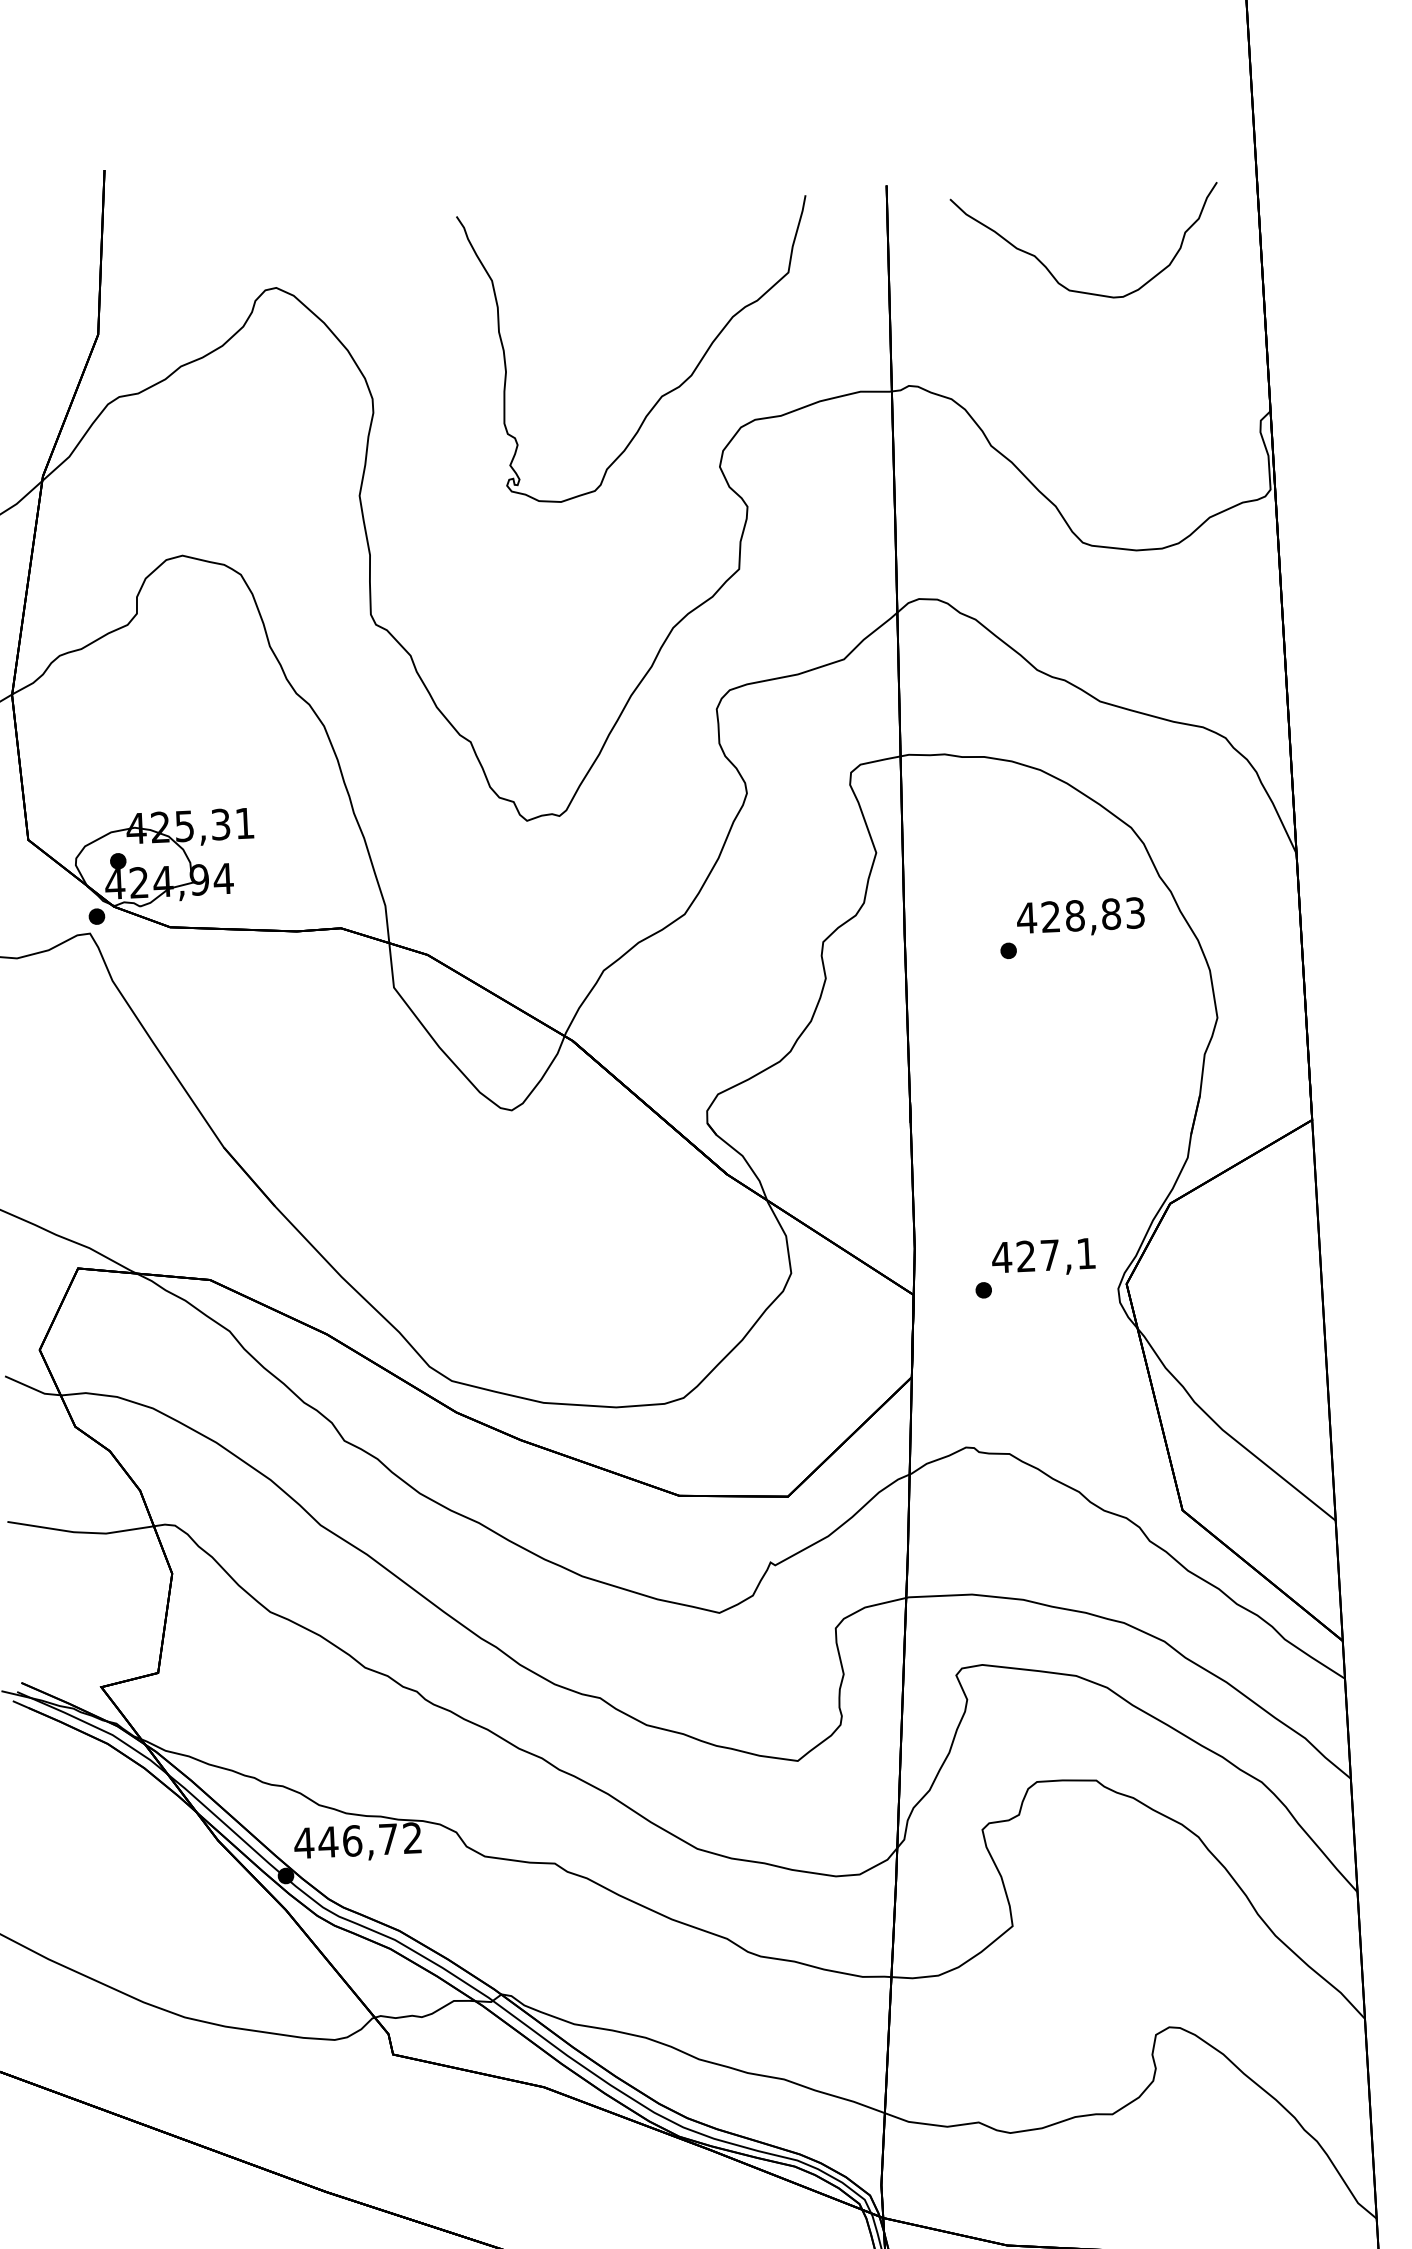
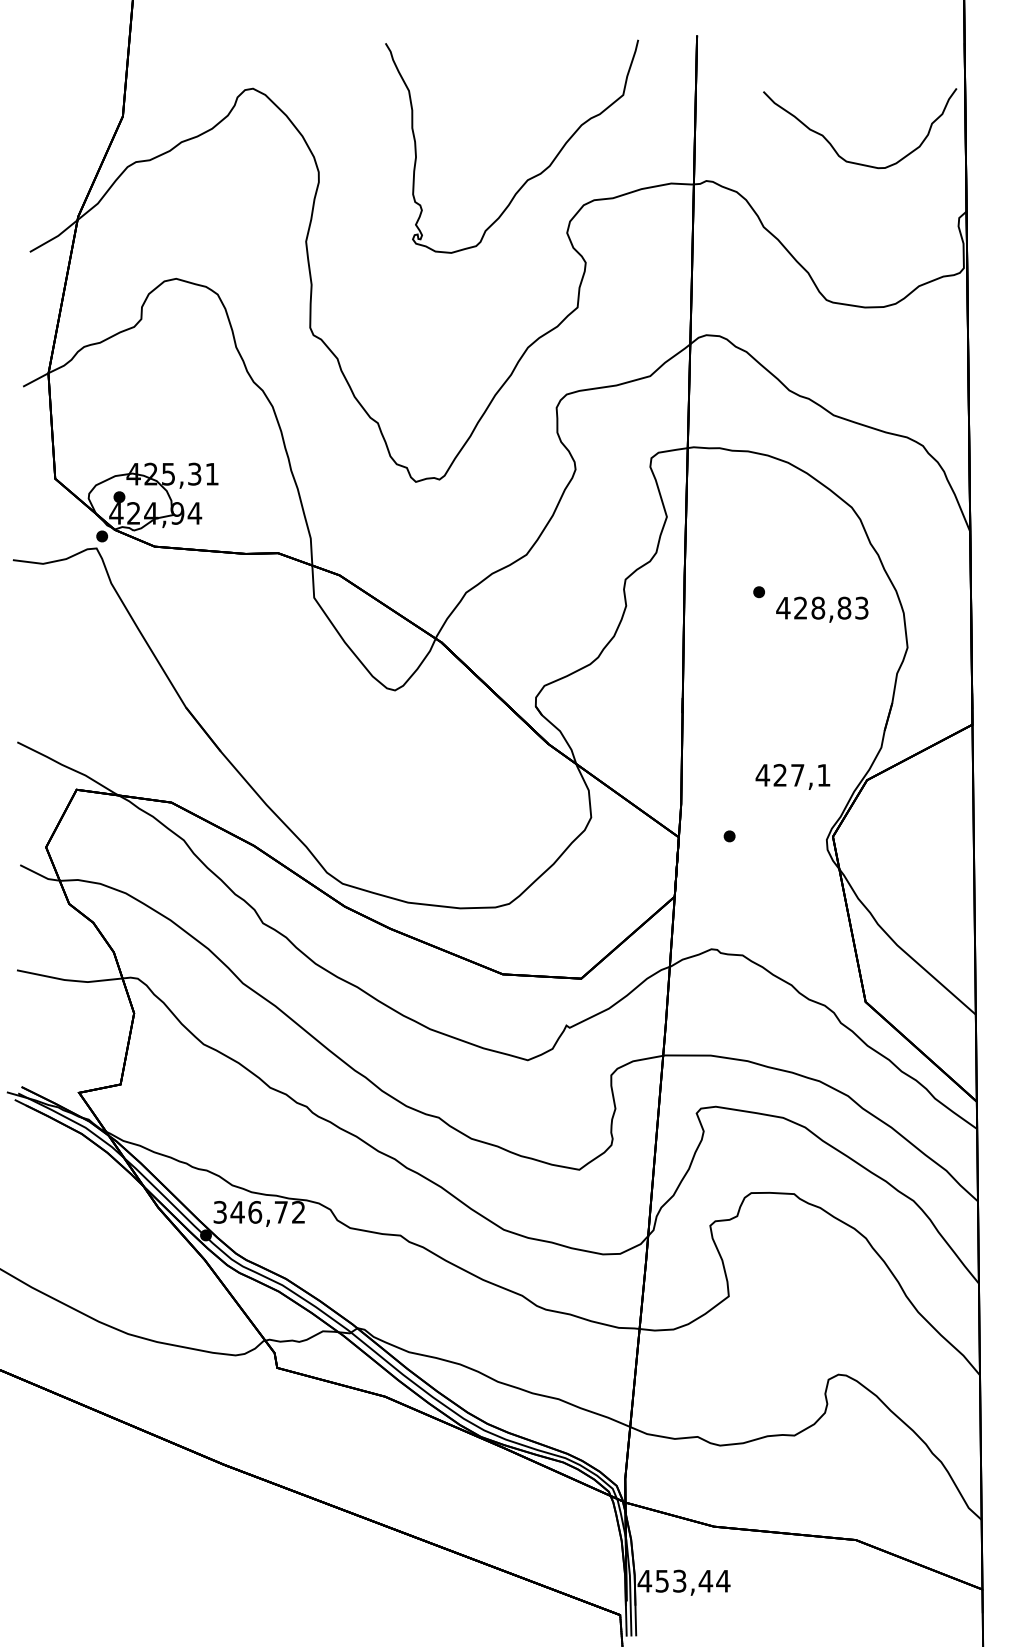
curve: (1050, 270) -> (833, 146), moved
text: (1080, 917) -> (822, 609), moved
text: (1042, 1257) -> (792, 776), moved
text: (304, 1842) -> (220, 1211), 446,72 -> 346,72

